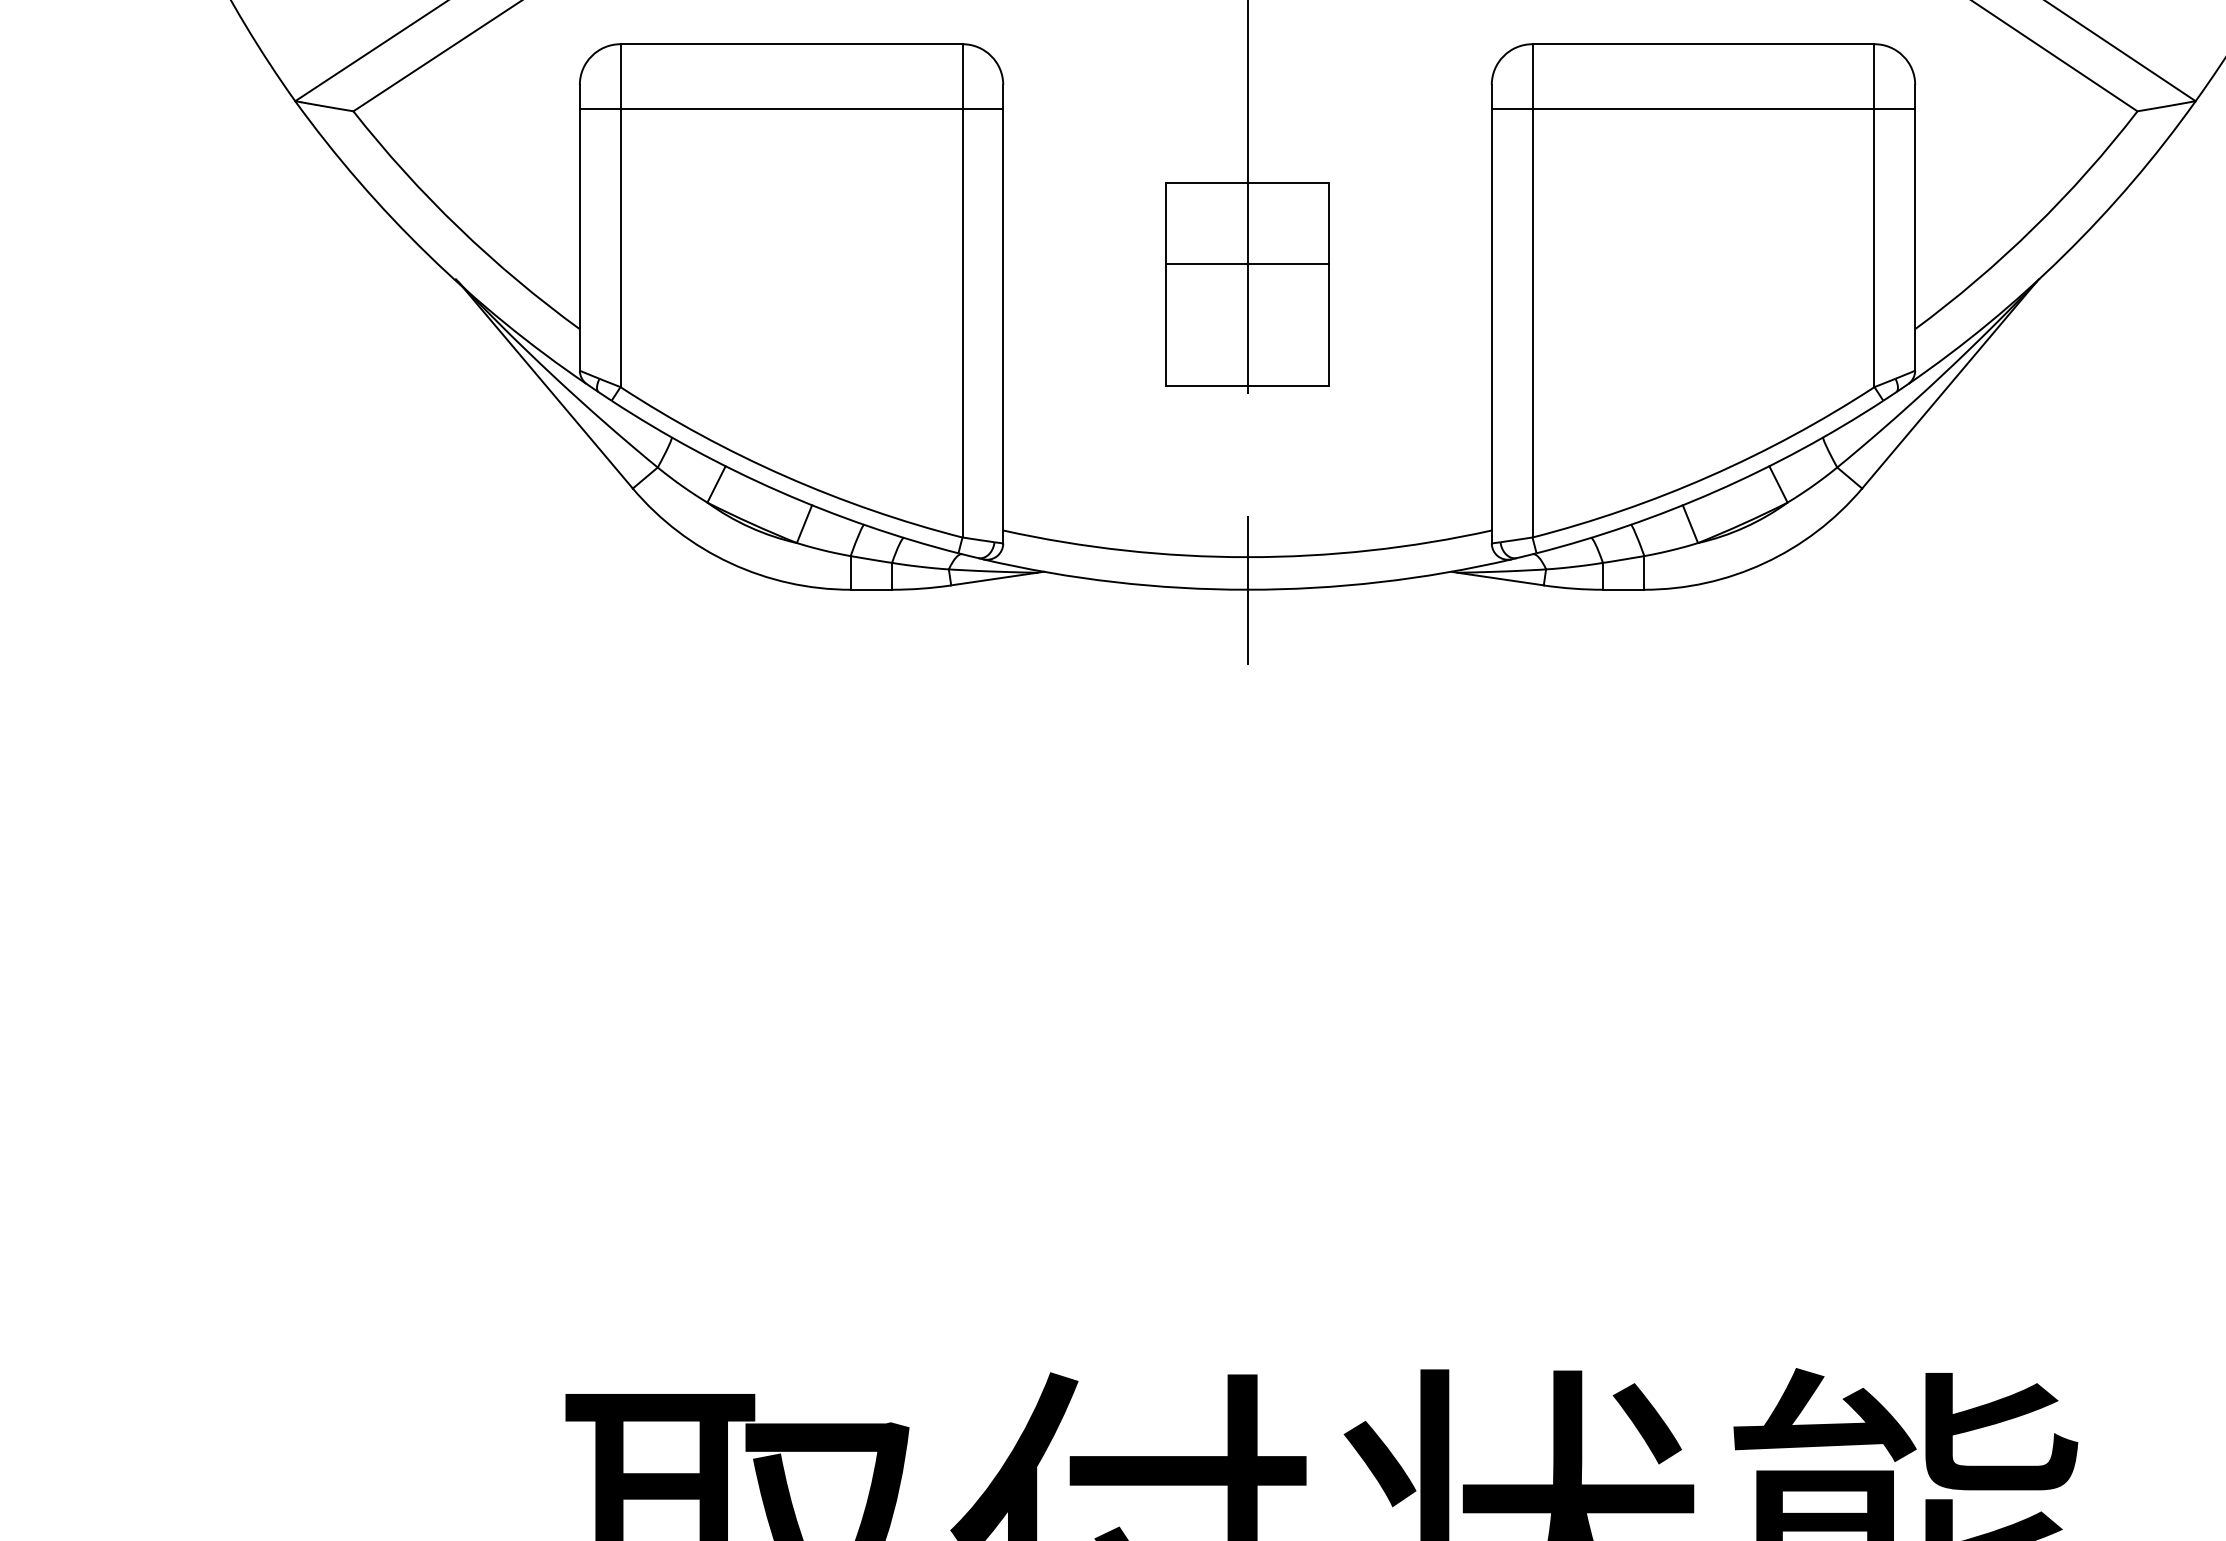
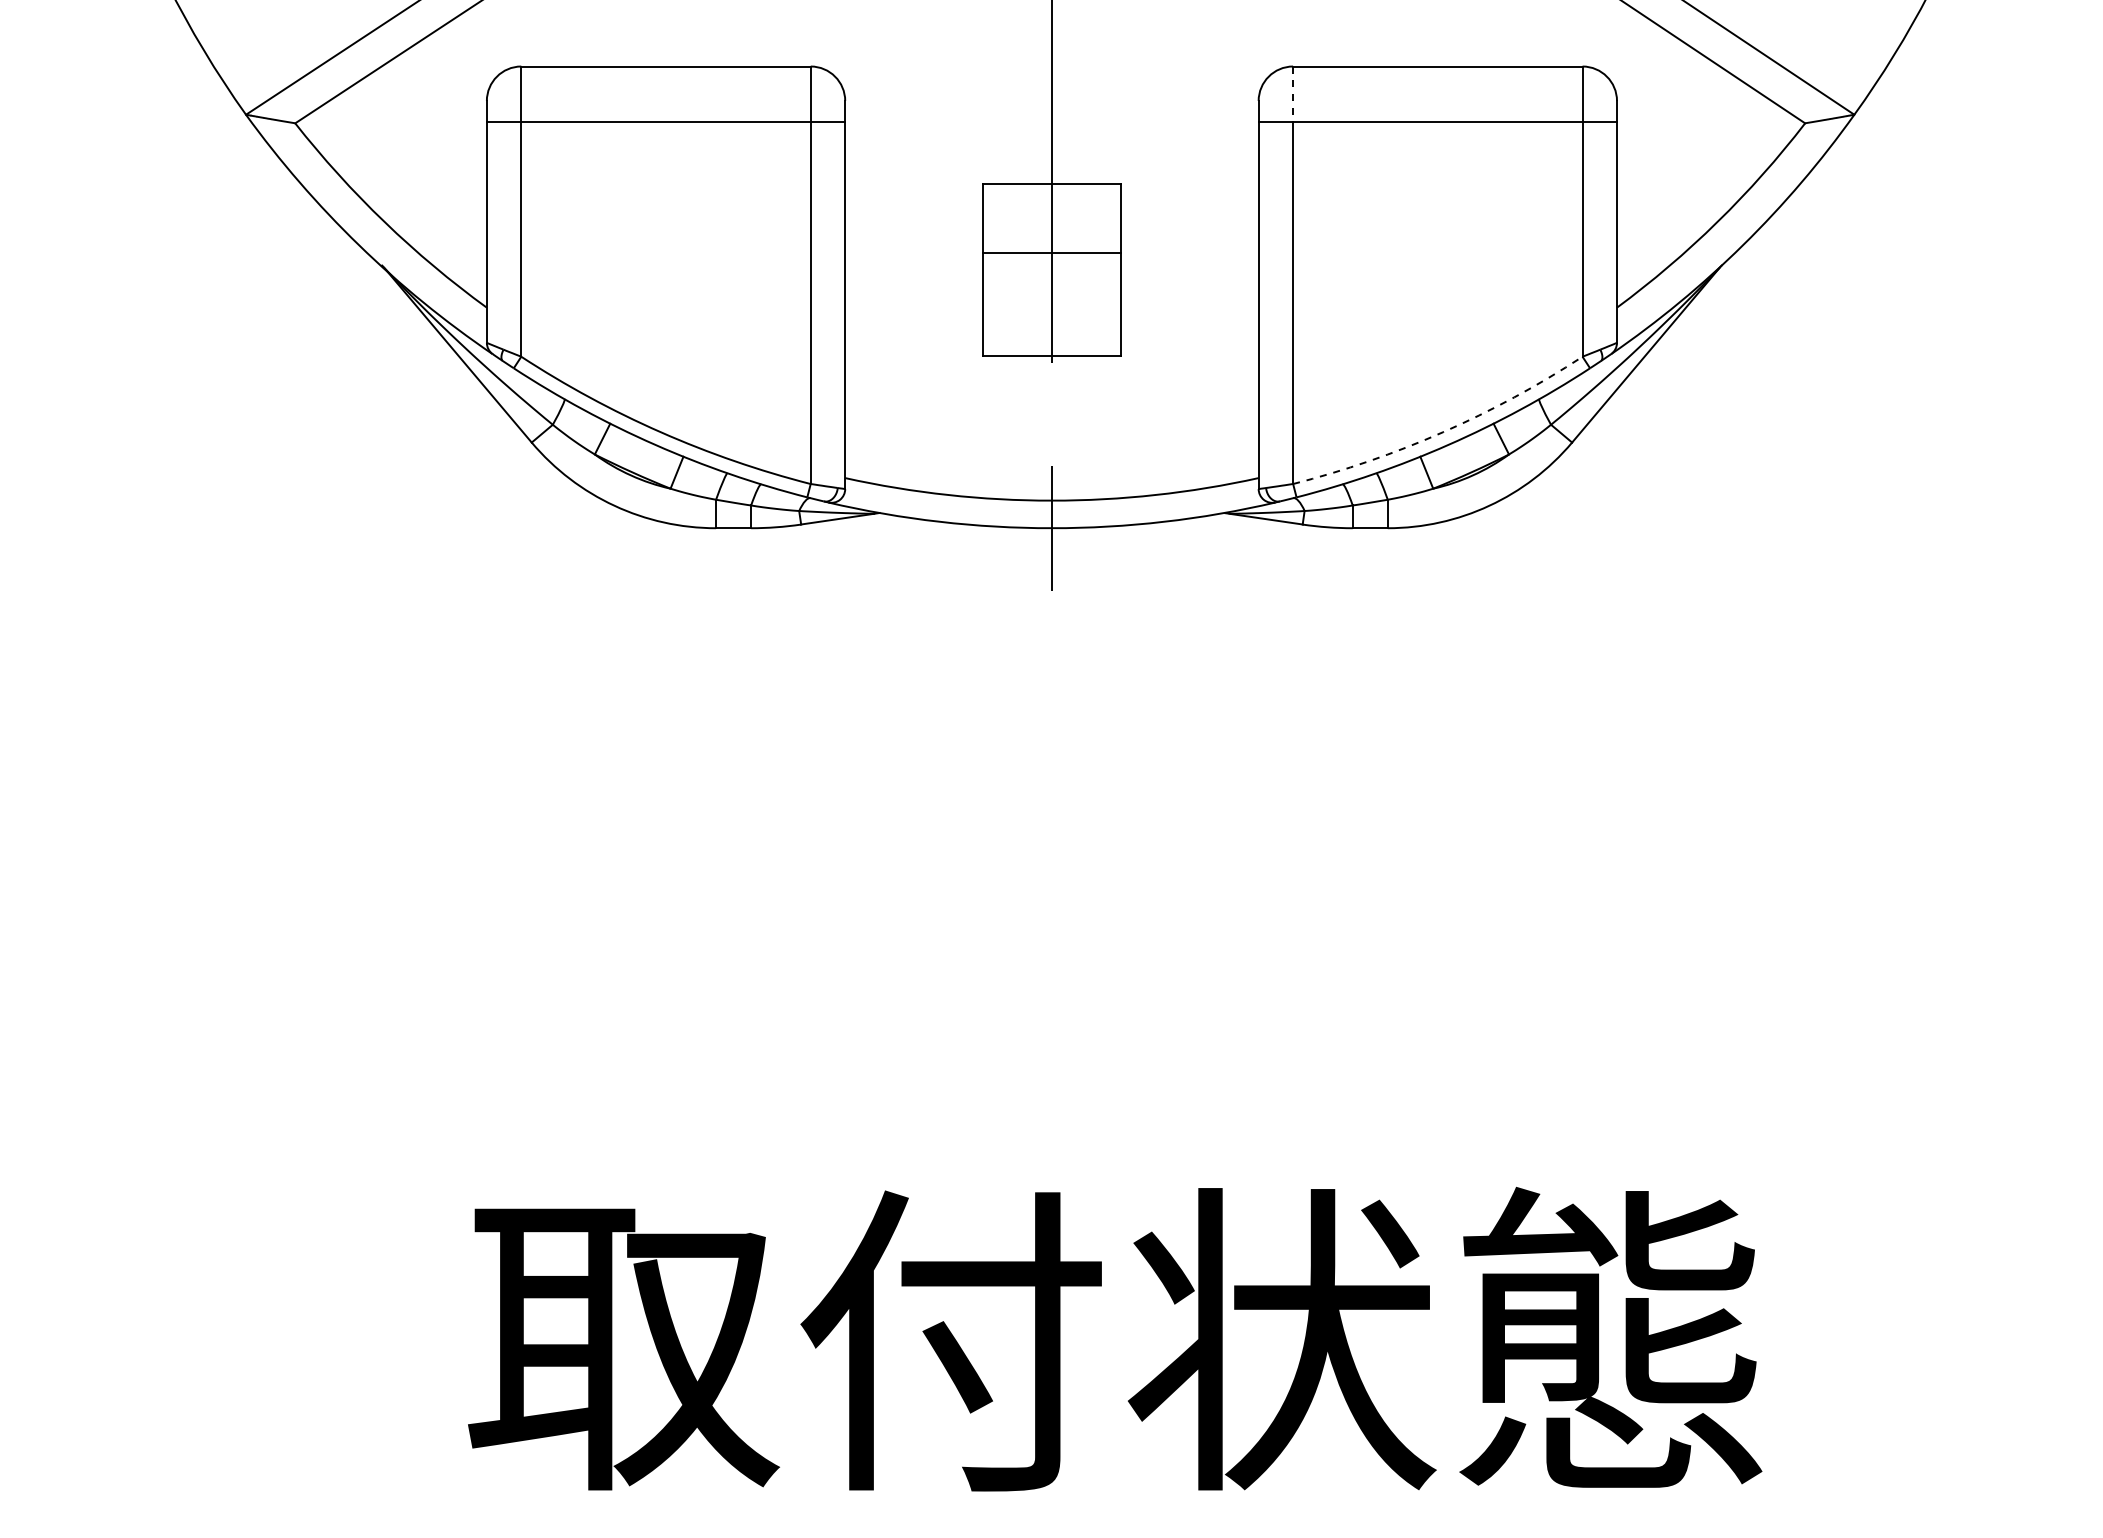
line: (1532, 77) -> (1293, 94), solid -> dashed
arc: (1710, 476) -> (1443, 432), solid -> dashed

